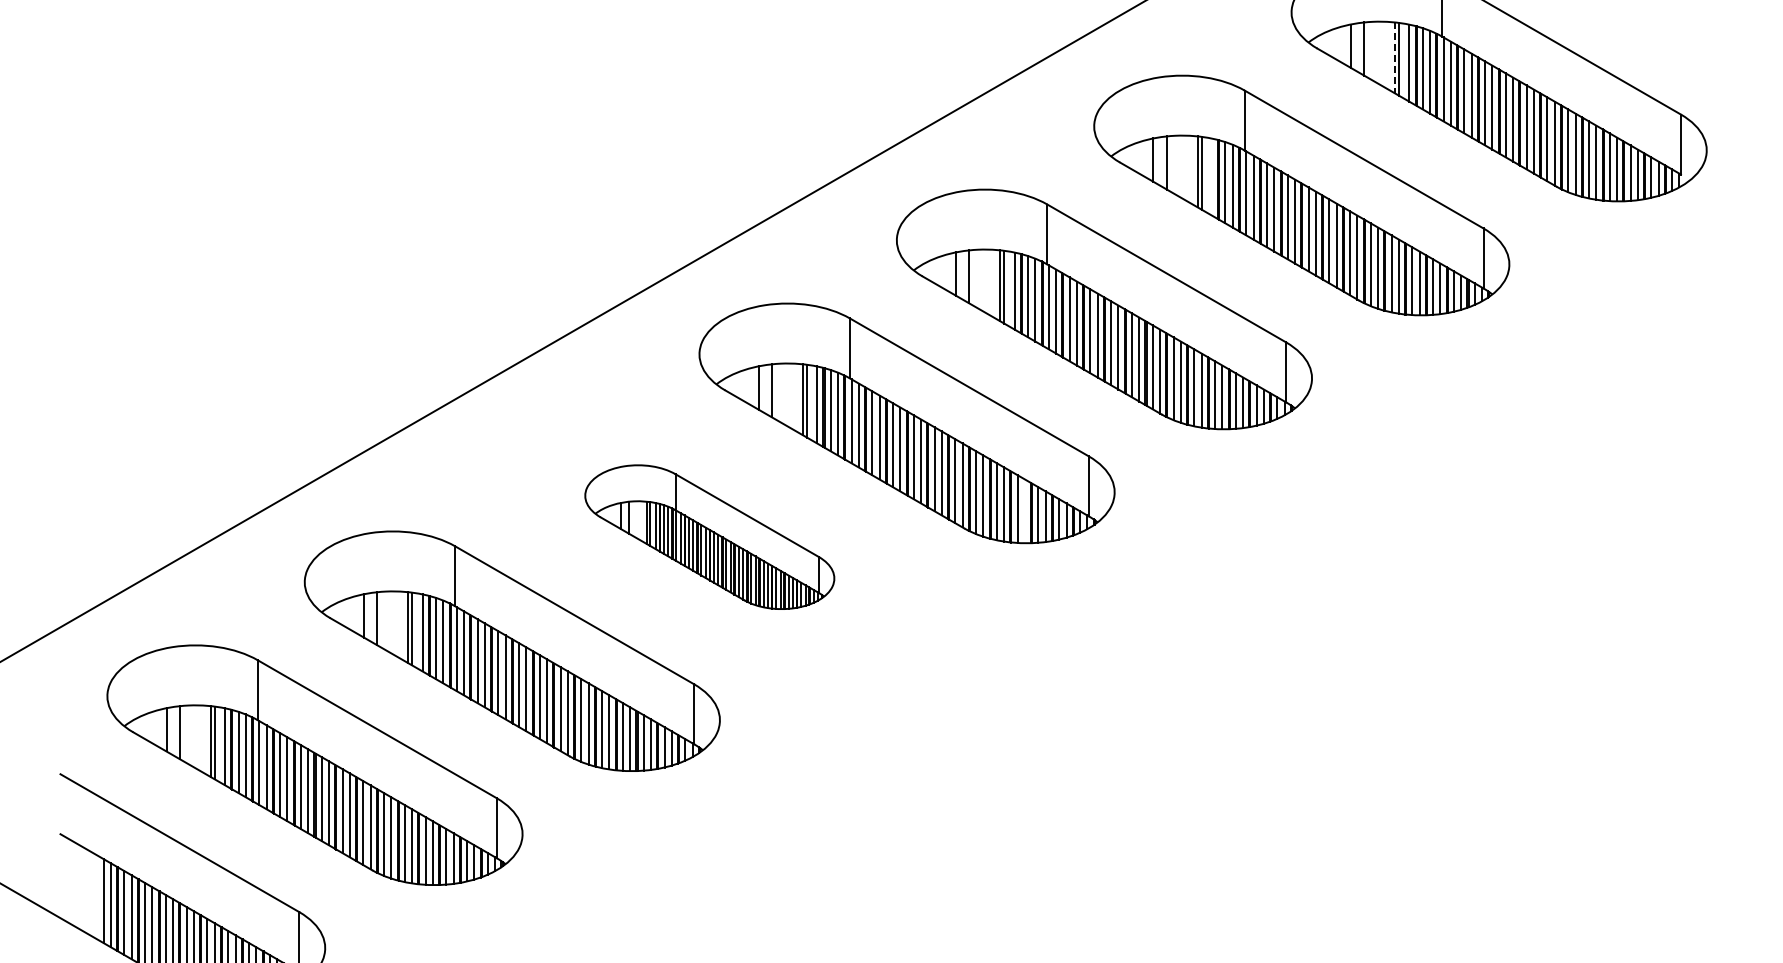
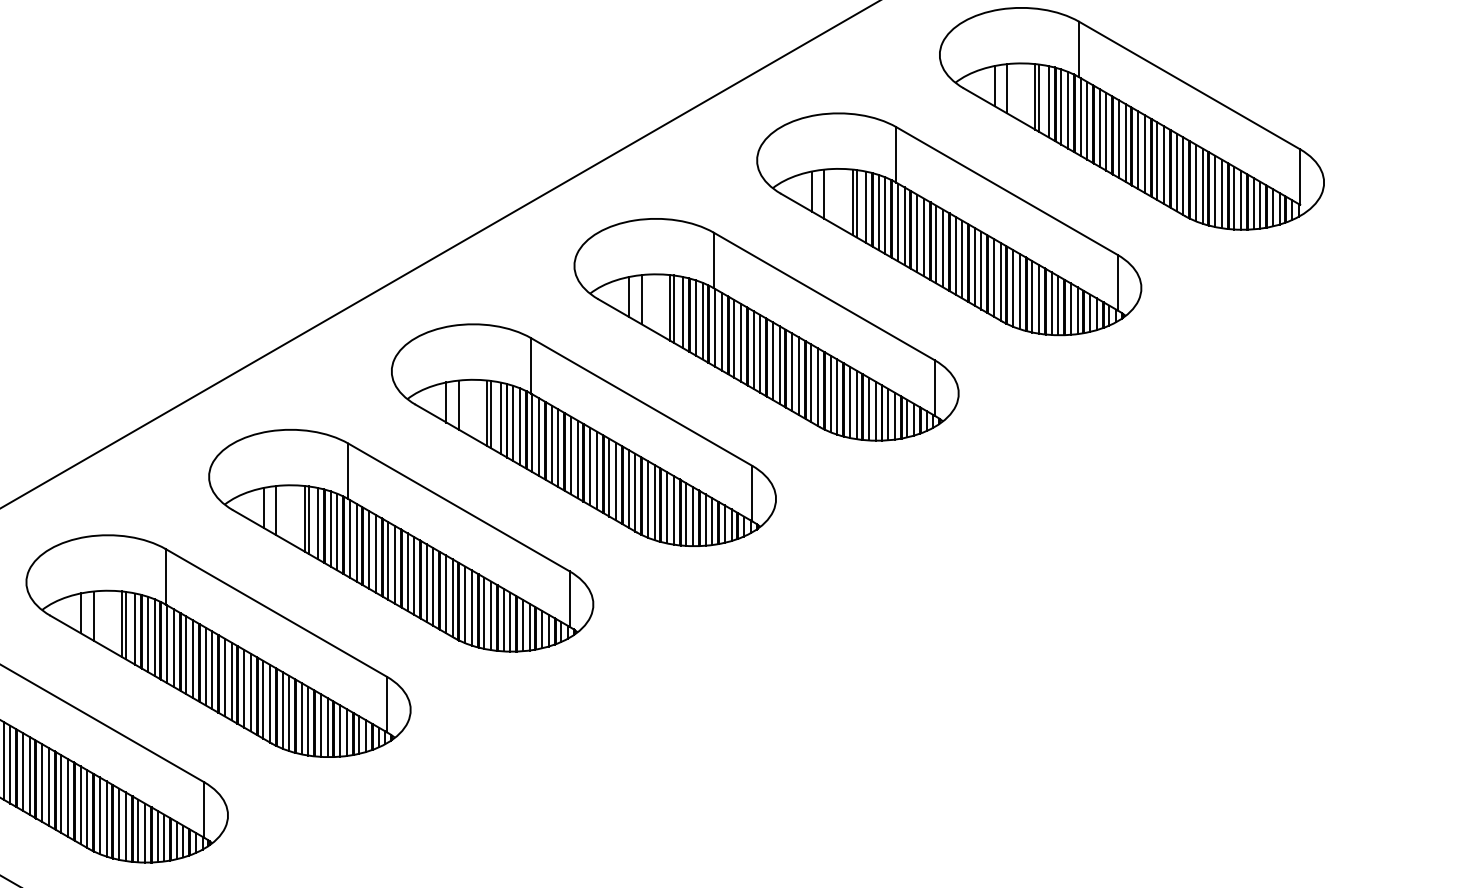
line: (1394, 58) -> (1035, 97), dashed -> solid
line: (1211, 176) -> (865, 206), added
line: (1024, 511) -> (692, 516), added
part: (709, 536) -> (401, 539), size x1.67

